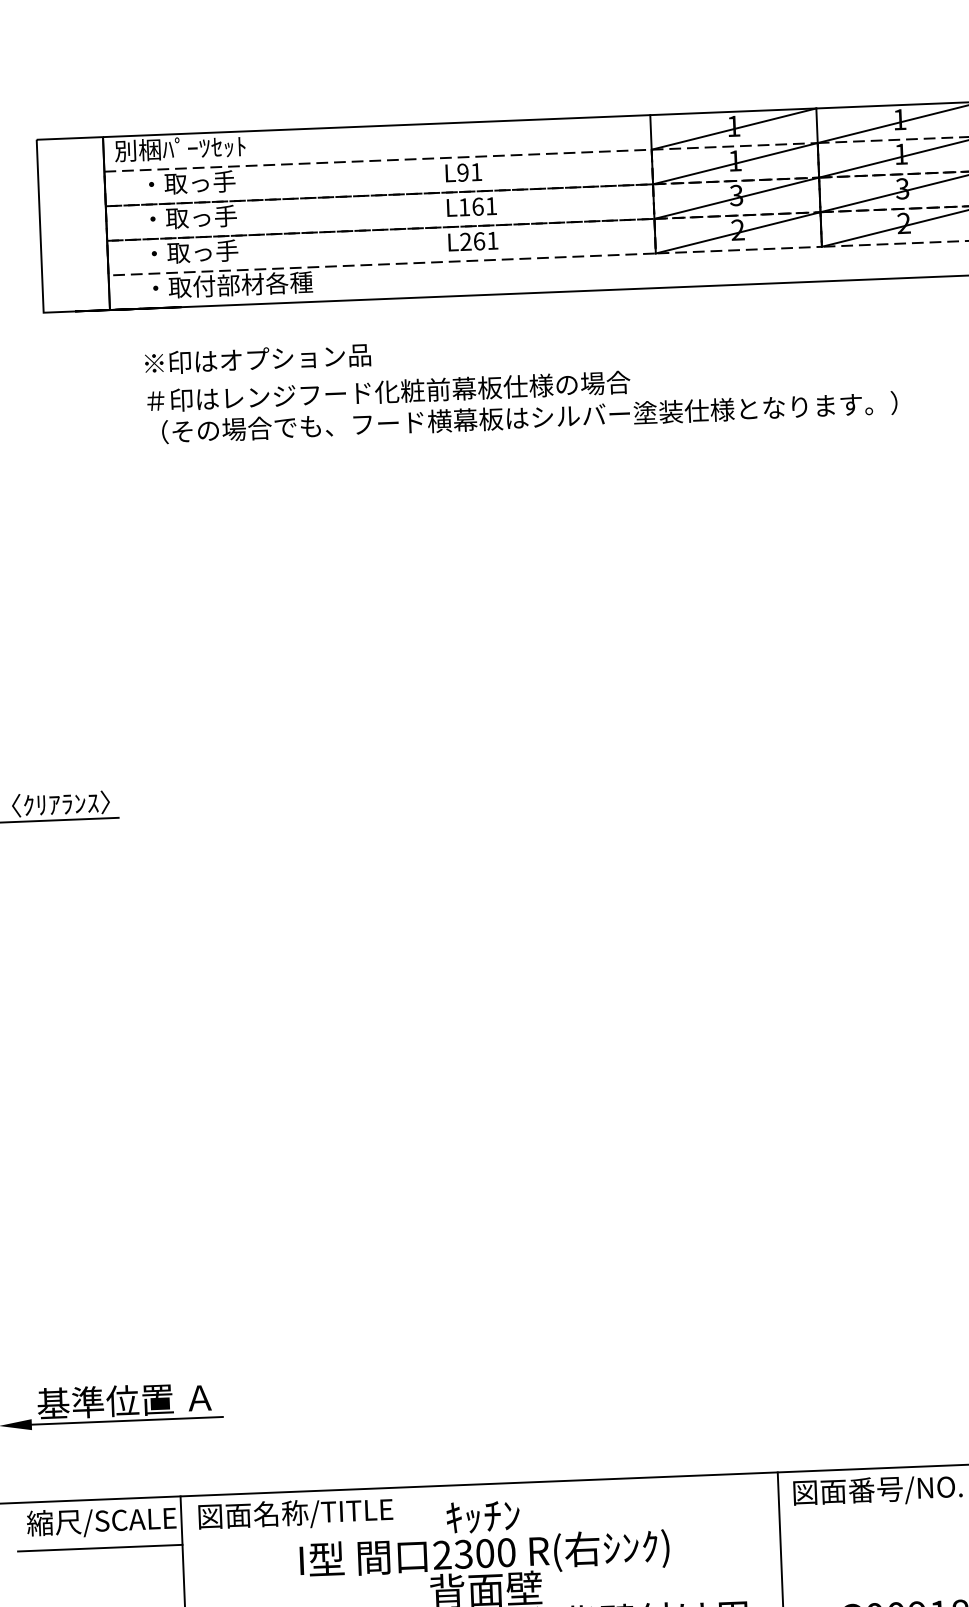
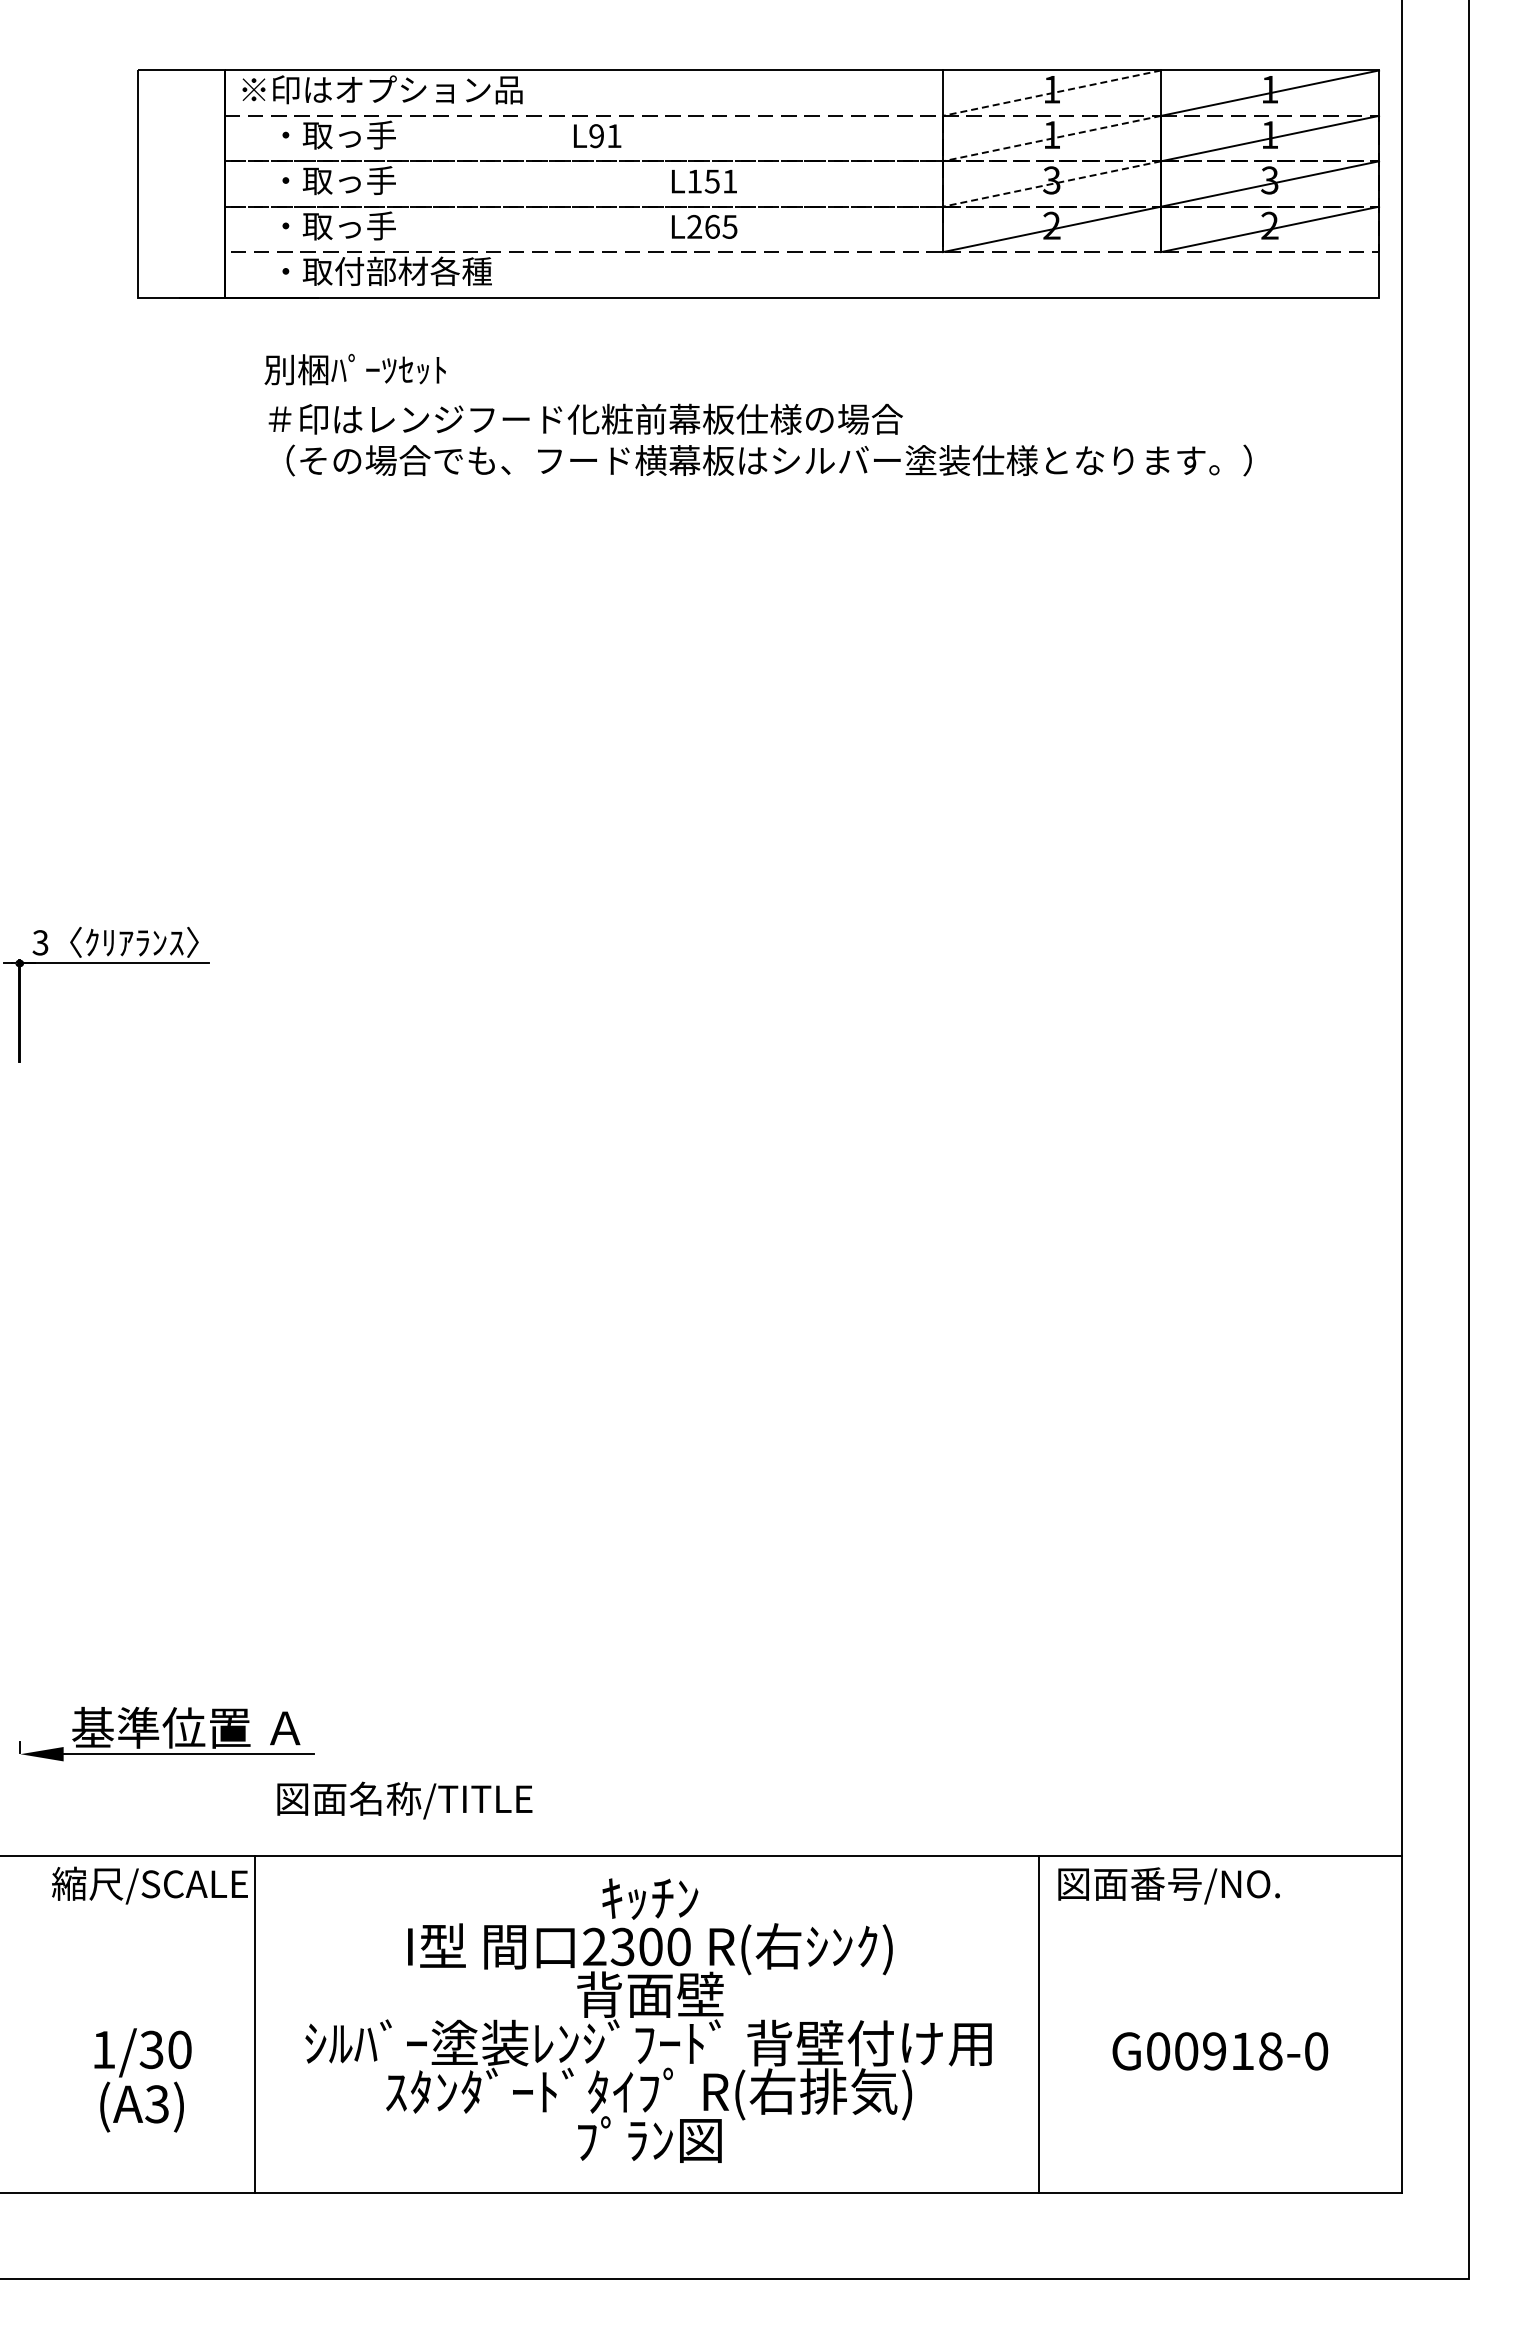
line: (733, 129) -> (1051, 93), solid -> dashed
text: (222, 146) -> (380, 89), 別梱ﾊﾟｰﾂｾｯﾄ -> ※印はオプション品
line: (734, 163) -> (1051, 138), solid -> dashed
text: (463, 172) -> (597, 136), moved
line: (736, 198) -> (1051, 184), solid -> dashed
text: (477, 206) -> (711, 181), L161 -> L151
text: (492, 240) -> (729, 226), L261 -> L265
text: (256, 359) -> (414, 369), ※印はオプション品 -> 別梱ﾊﾟｰﾂｾｯﾄ
text: (295, 1514) -> (404, 1800), moved
line: (100, 1548) -> (146, 1919), removed

